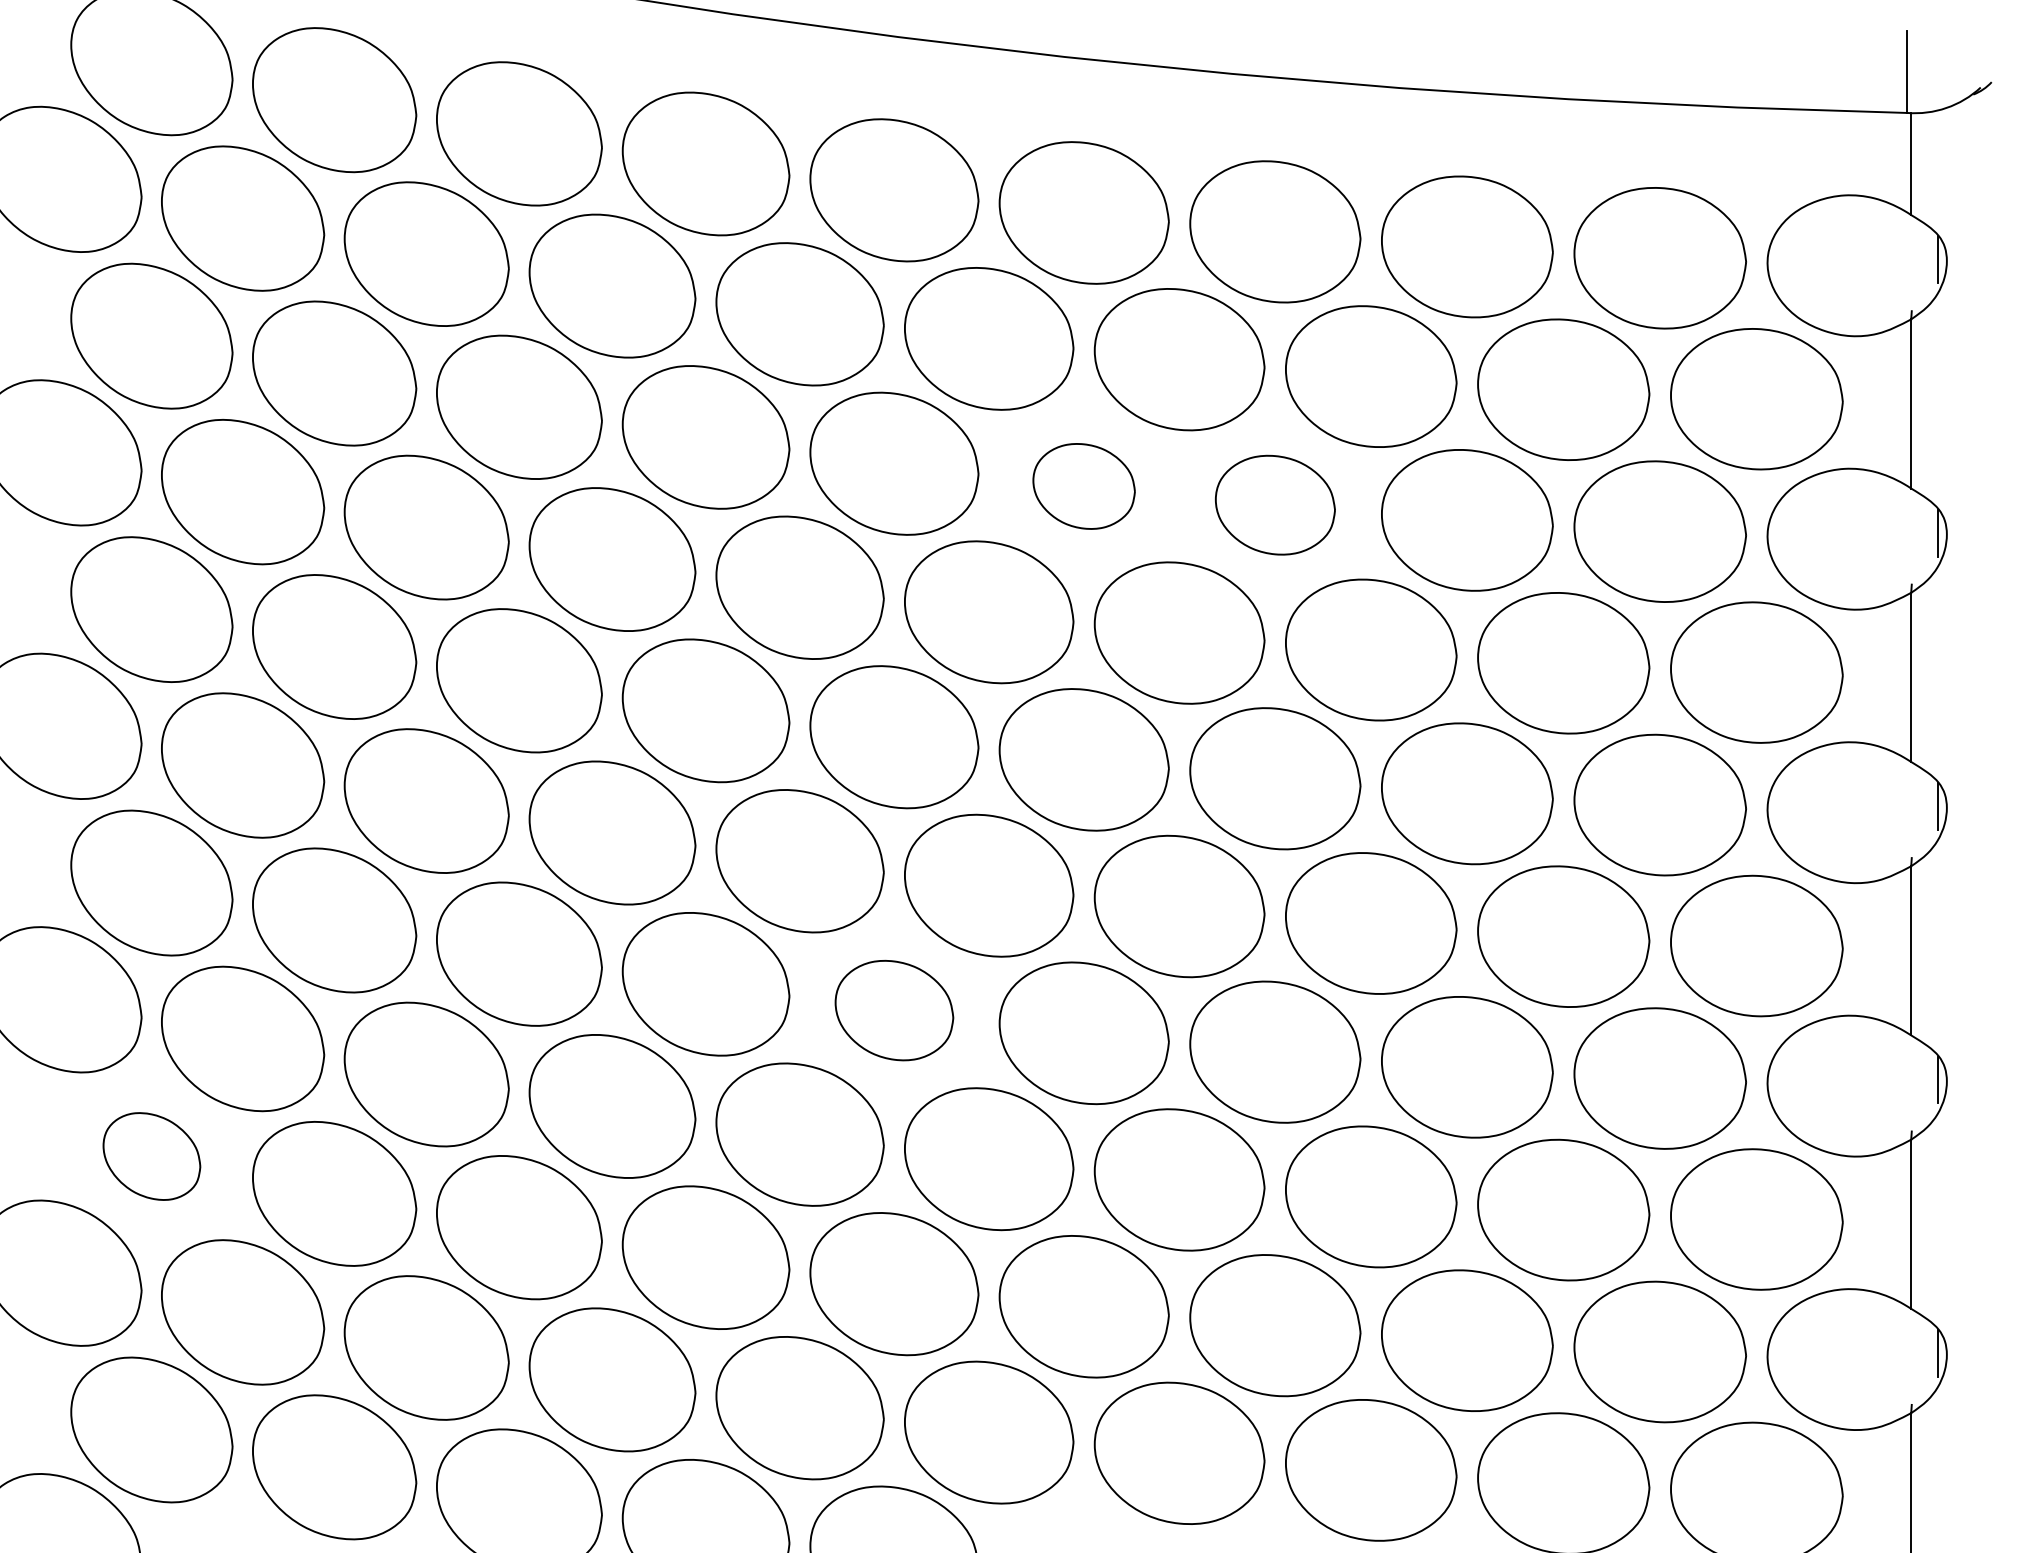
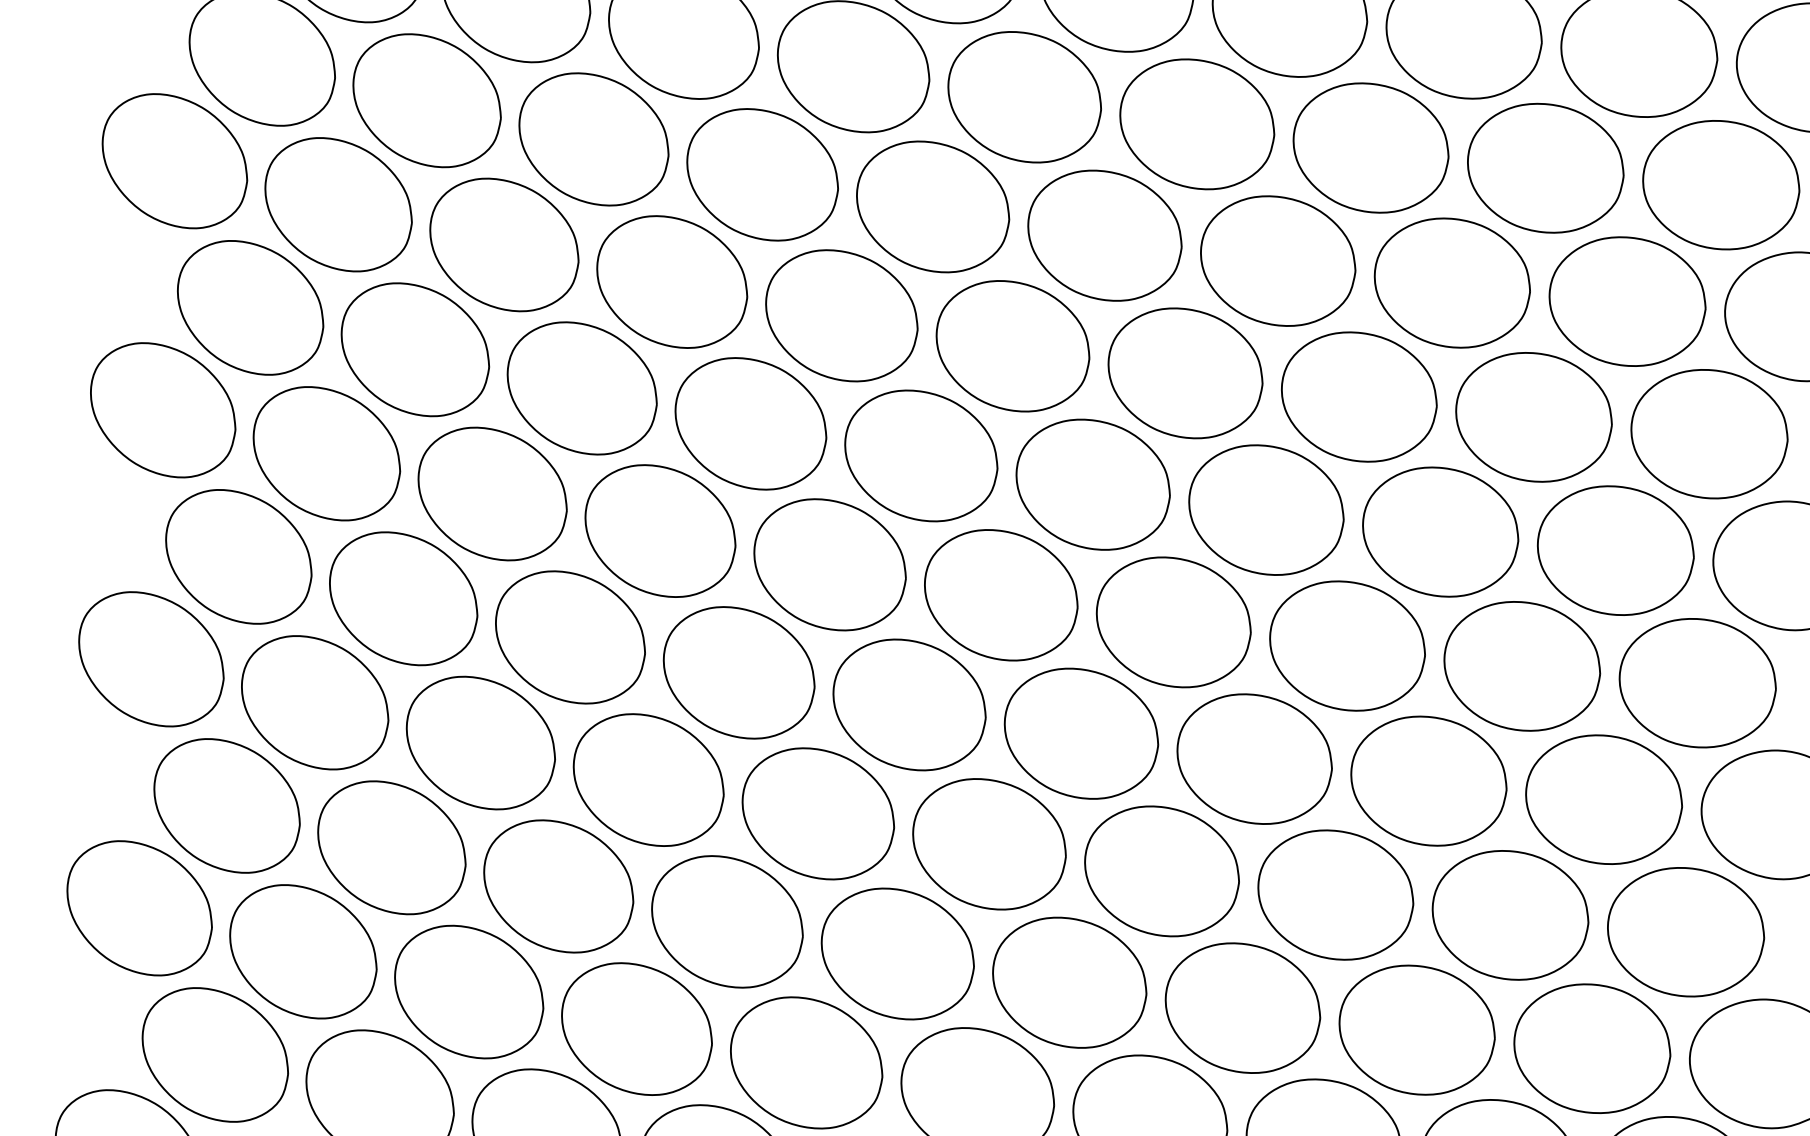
part: (1083, 486) -> (1104, 235), size x1.67
part: (1275, 504) -> (1278, 260), size x1.43
part: (894, 1010) -> (909, 704), size x1.43
part: (151, 1156) -> (226, 805), size x1.67

